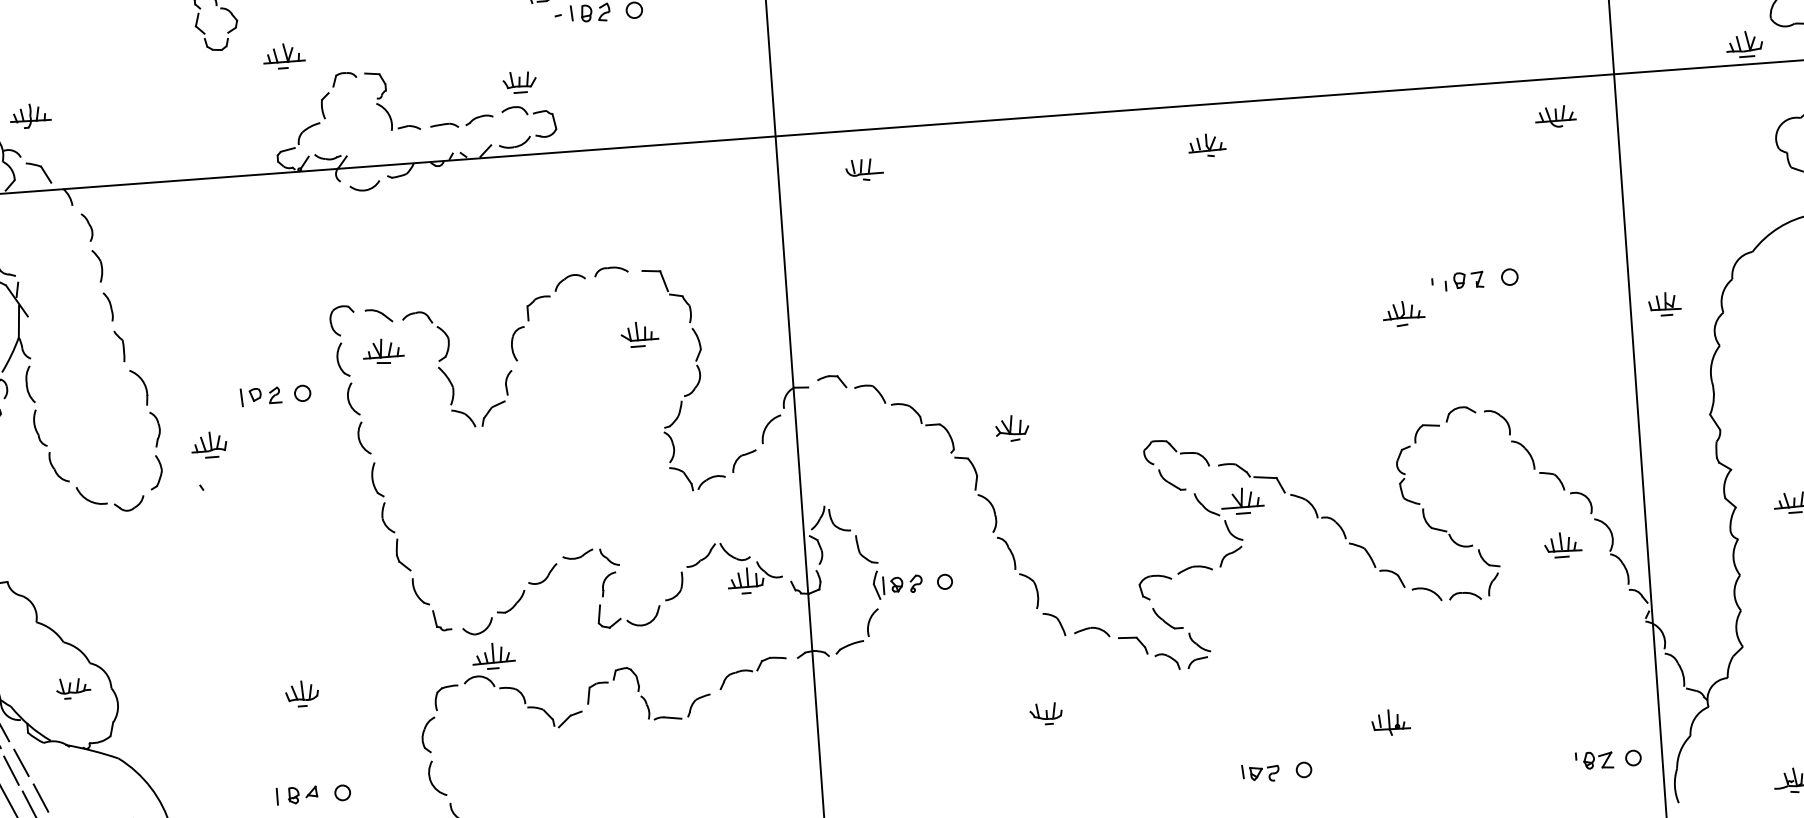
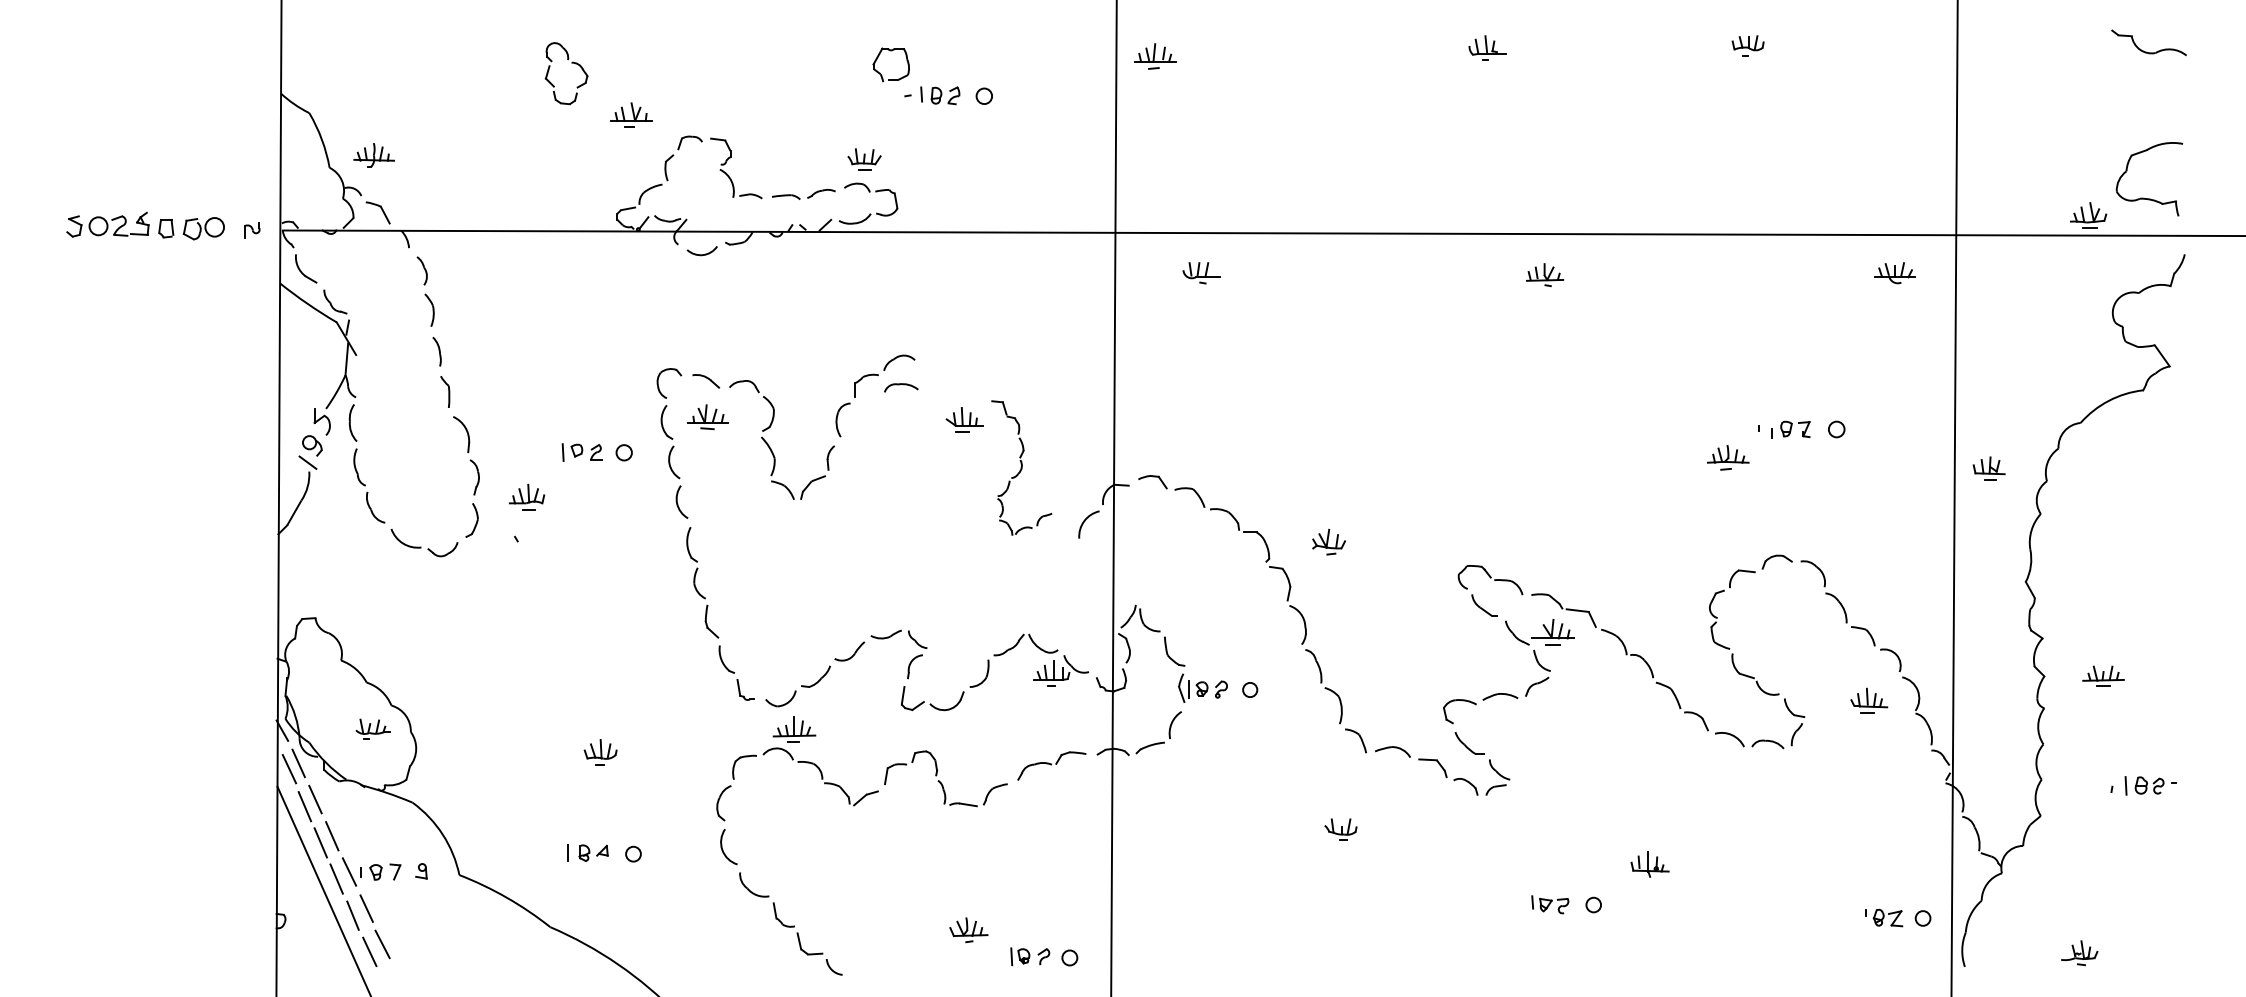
part: (611, 271) -> (901, 387), moved
part: (699, 377) -> (1021, 467), size x0.6
part: (1390, 722) -> (1649, 864), moved

